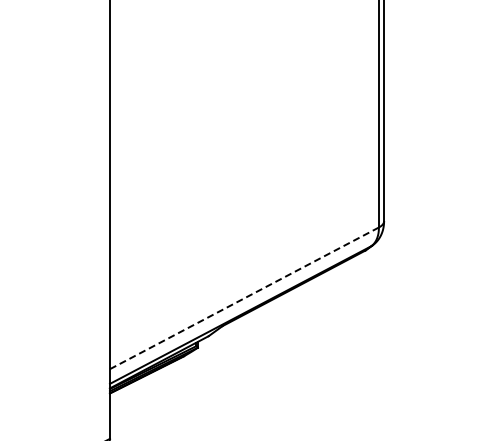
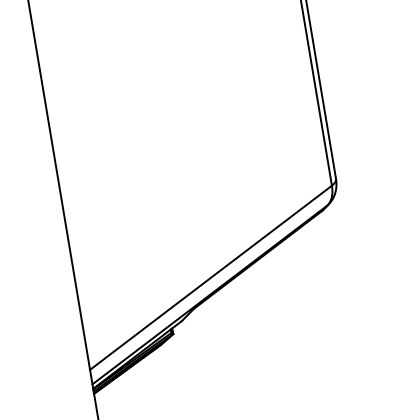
line: (244, 298) -> (211, 277), dashed -> solid

